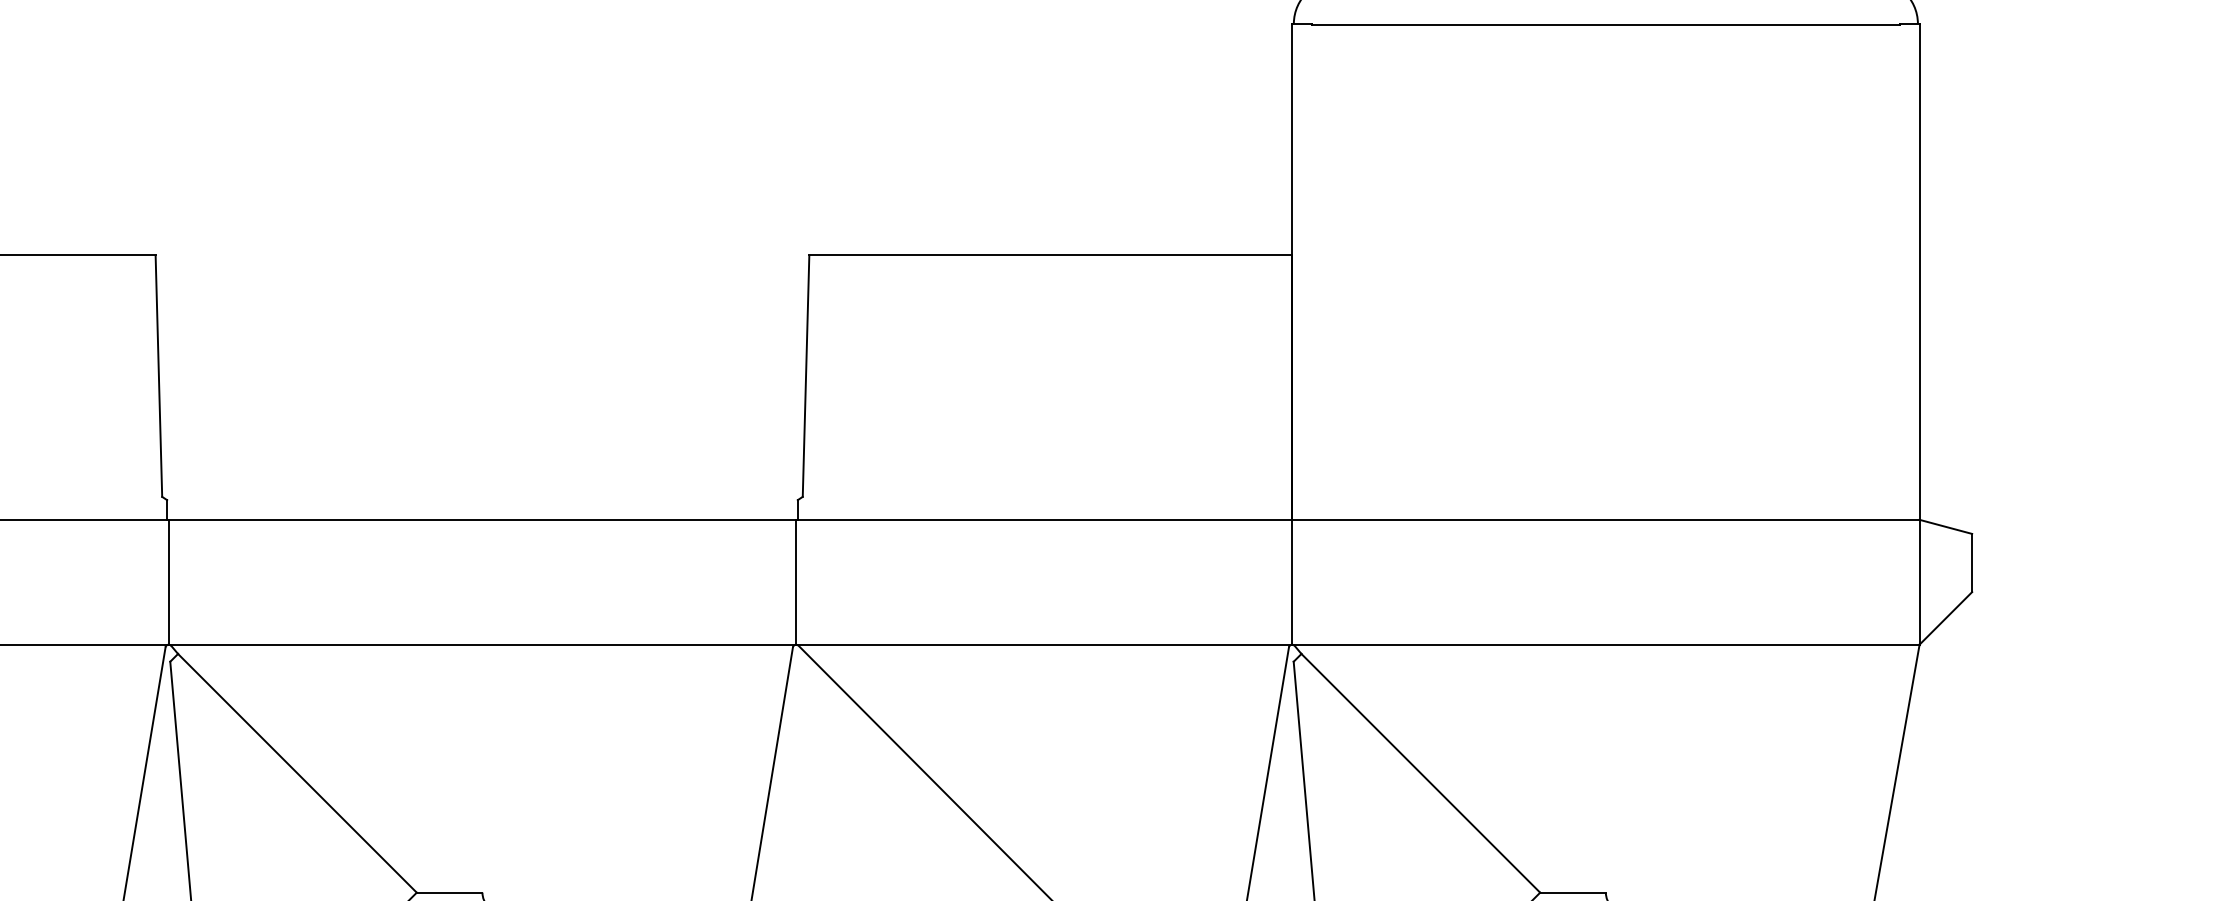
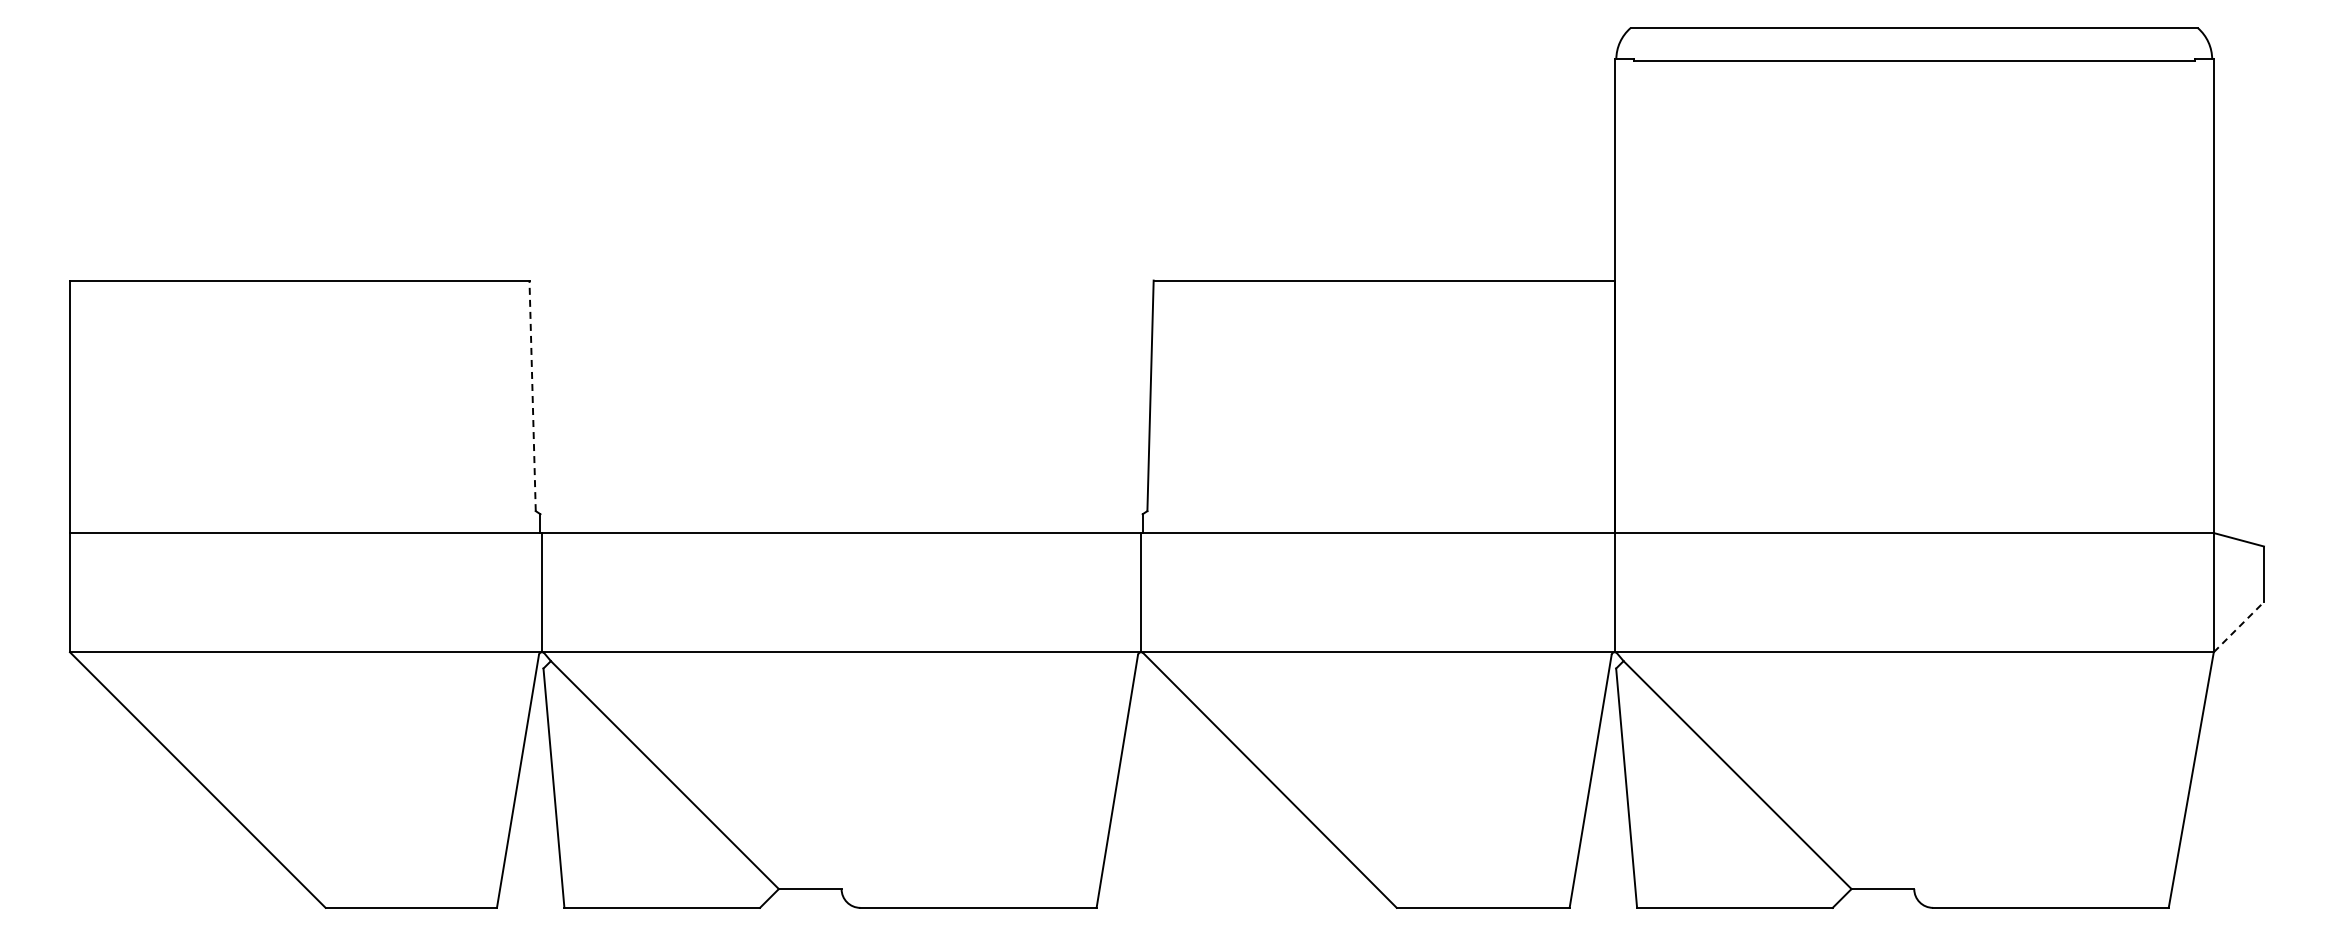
line: (158, 375) -> (532, 395), solid -> dashed
line: (1946, 617) -> (2239, 626), solid -> dashed

